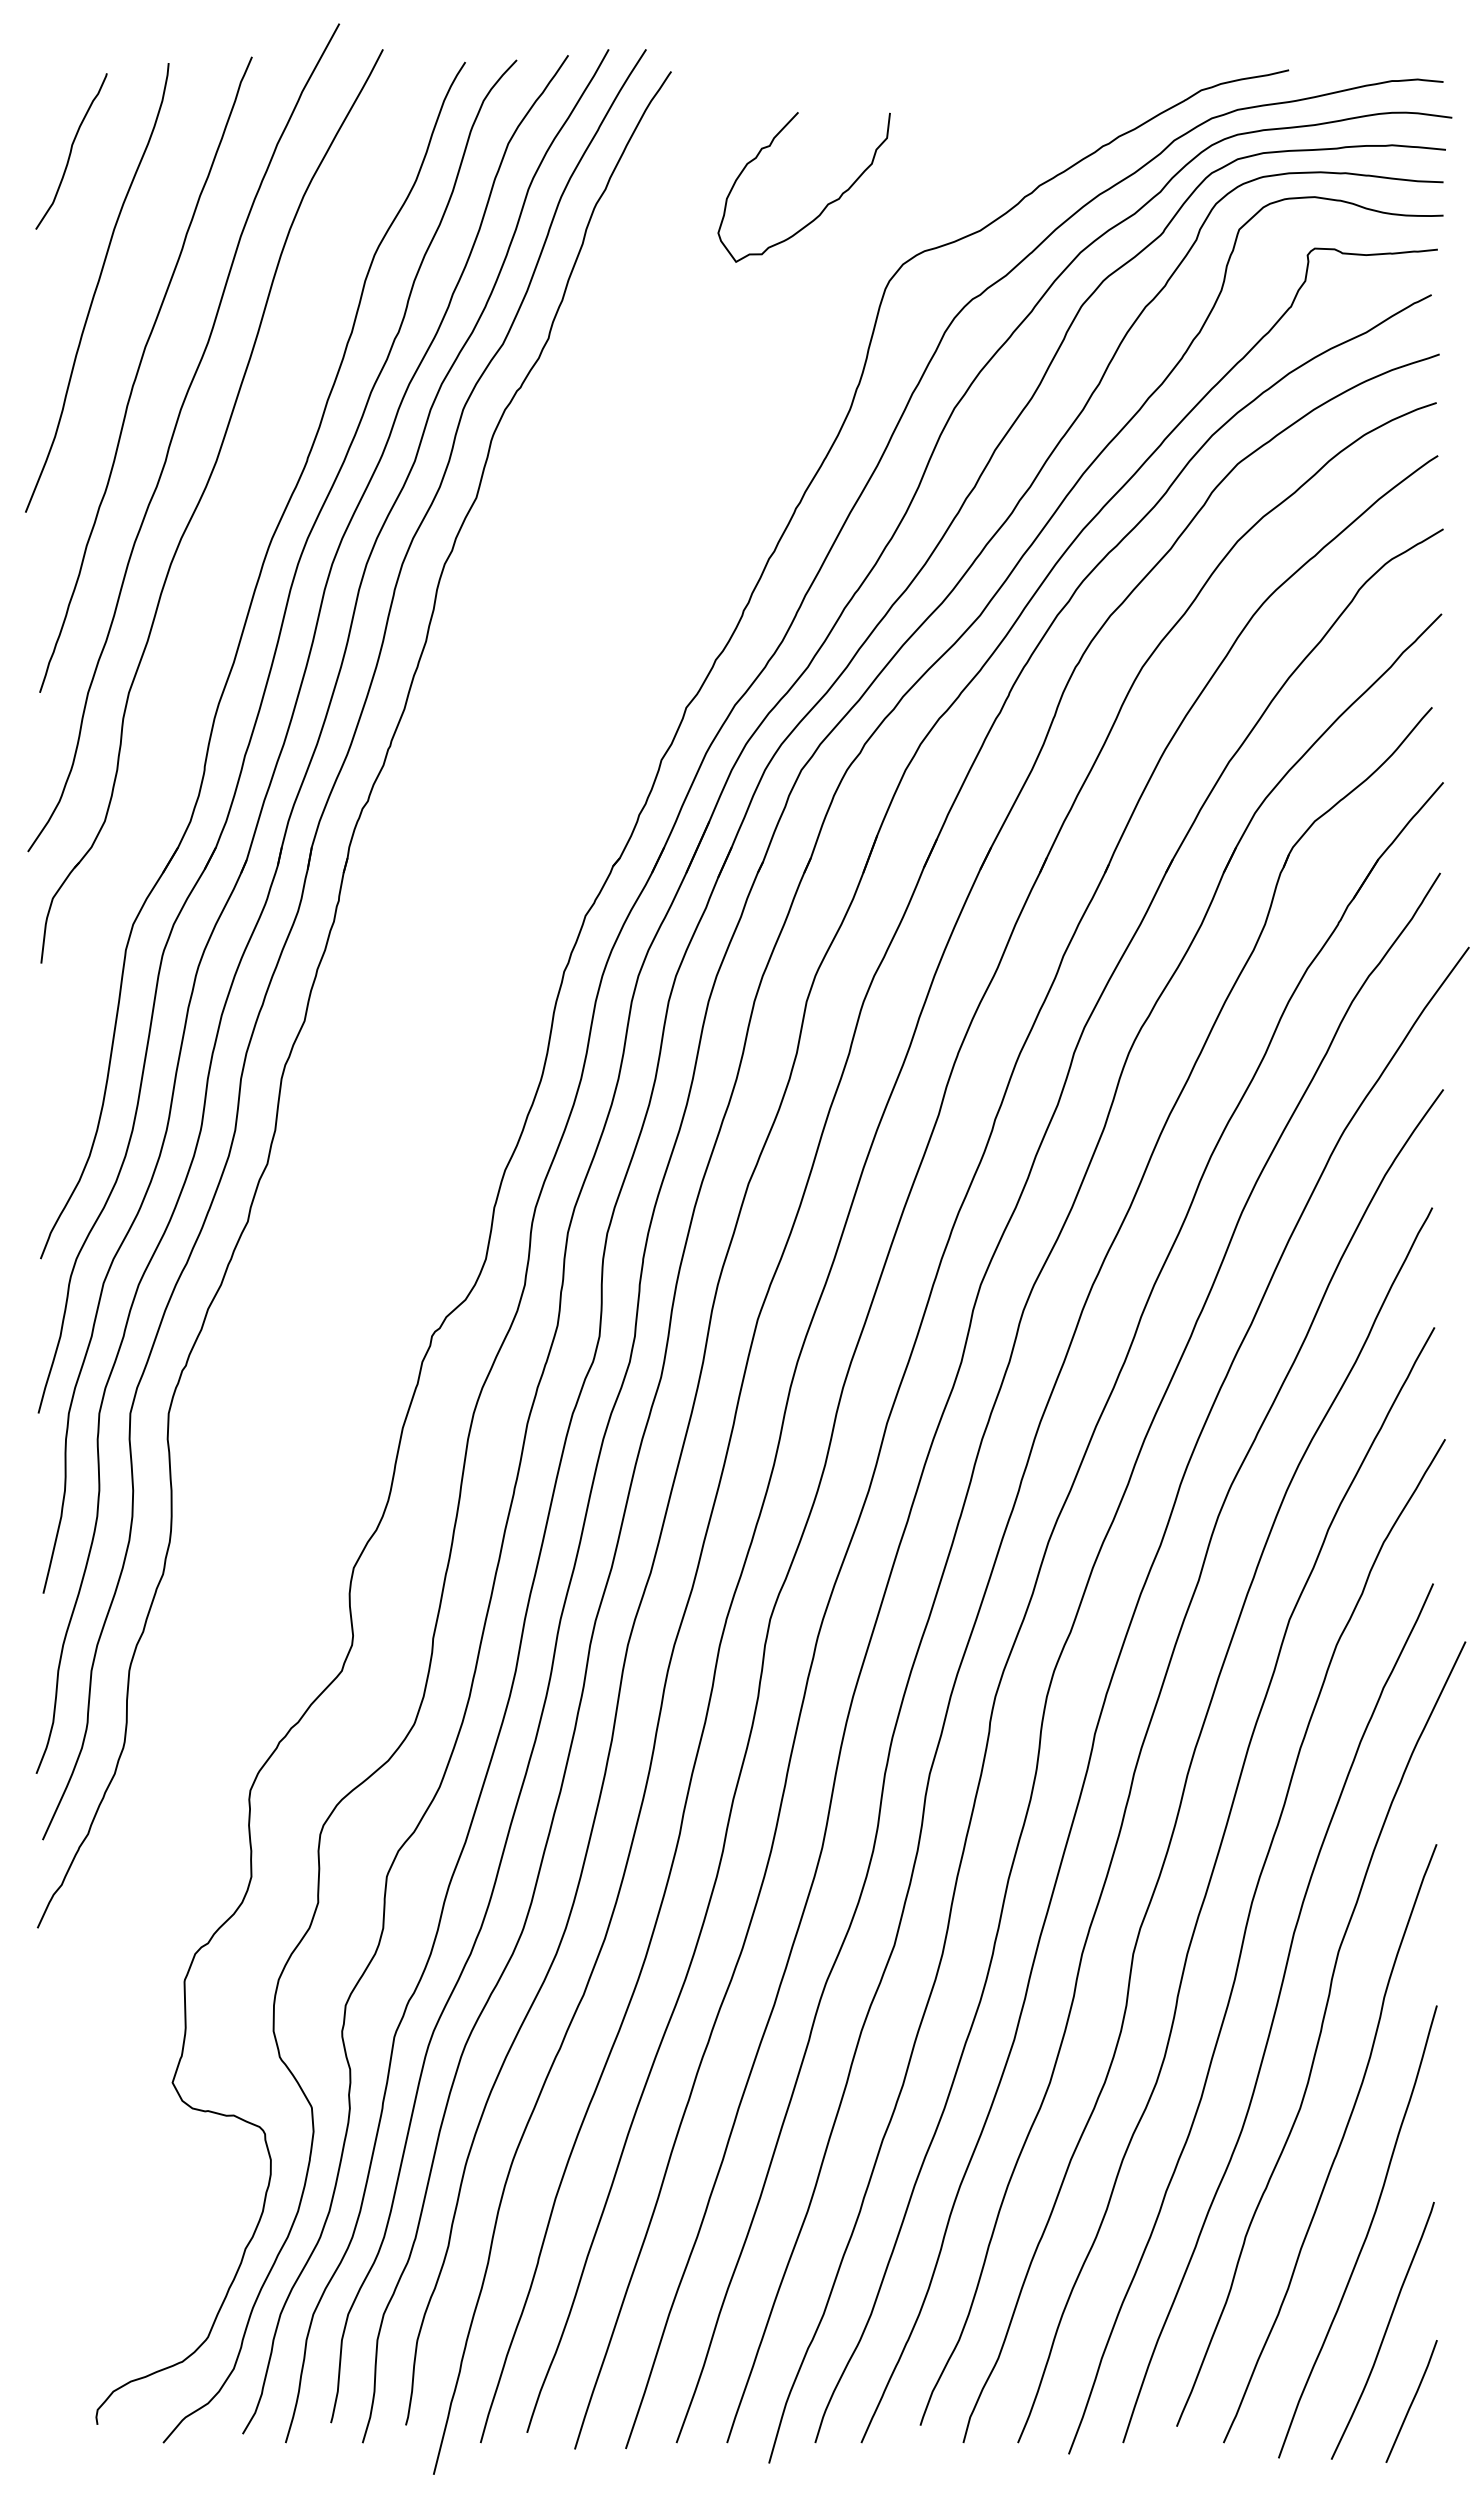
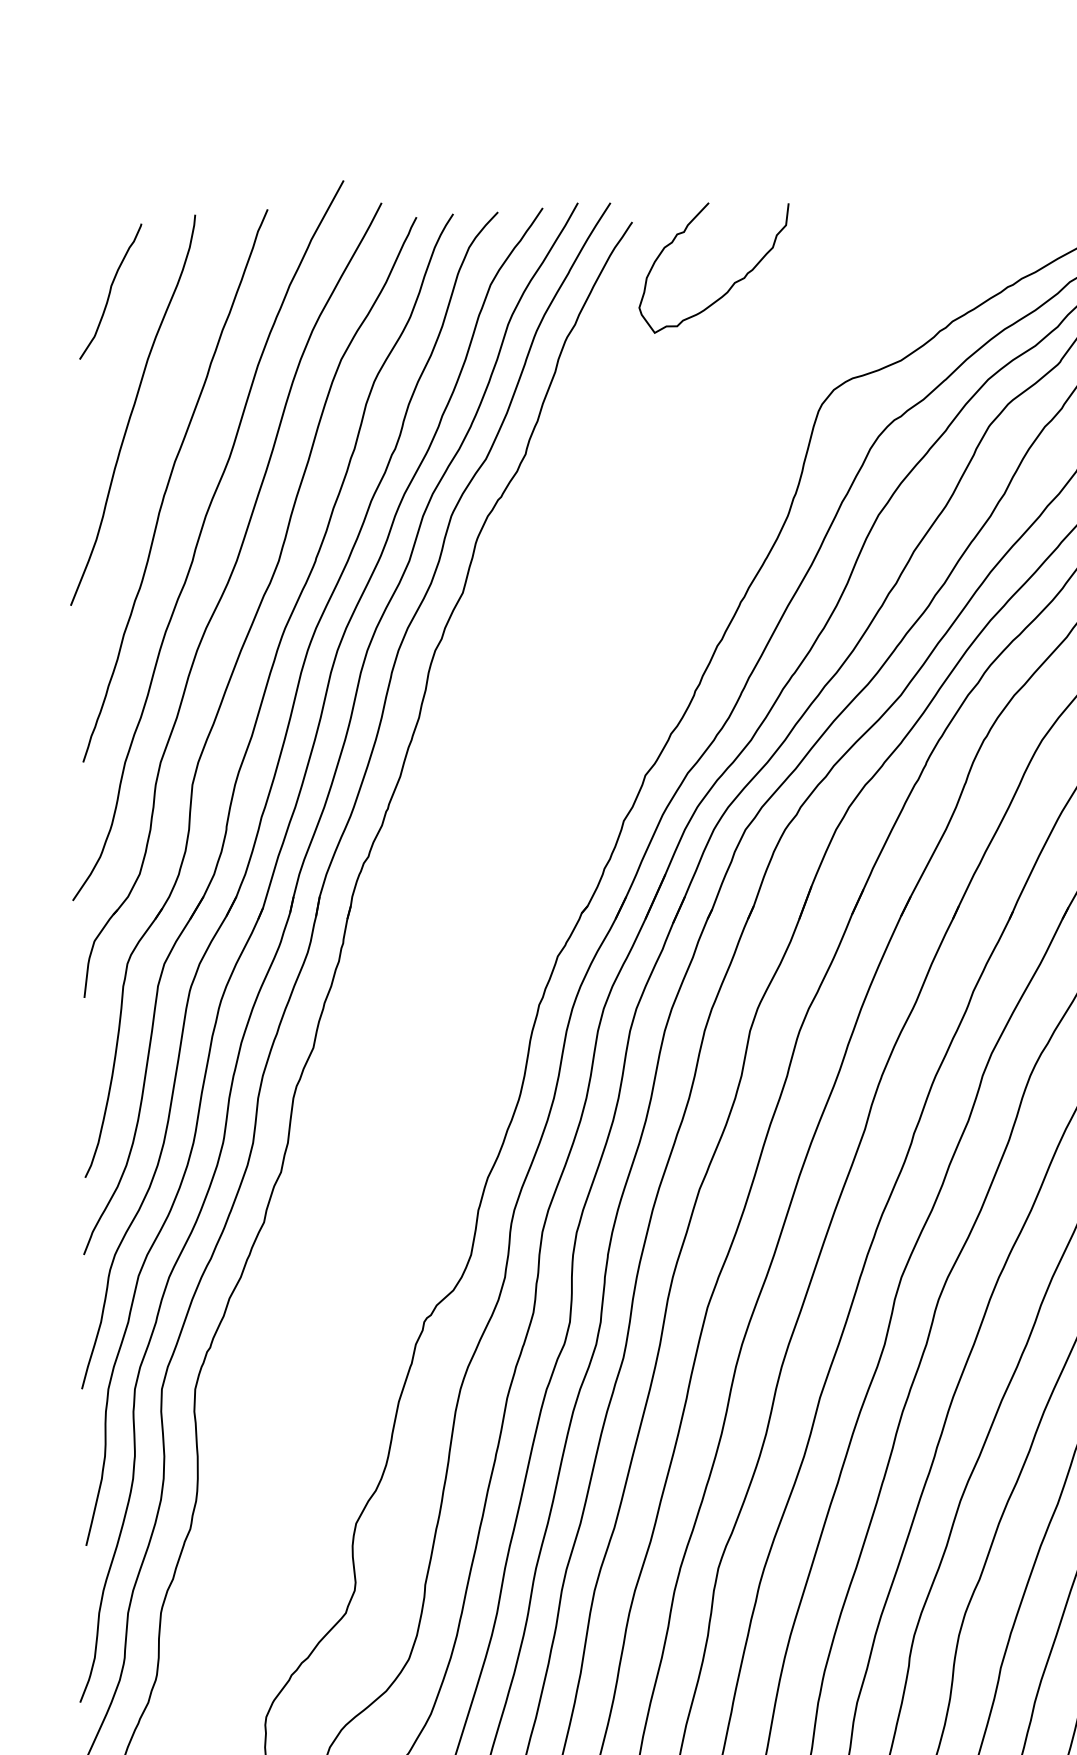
curve: (826, 204) -> (733, 282), moved
part: (206, 606) -> (228, 687), added

